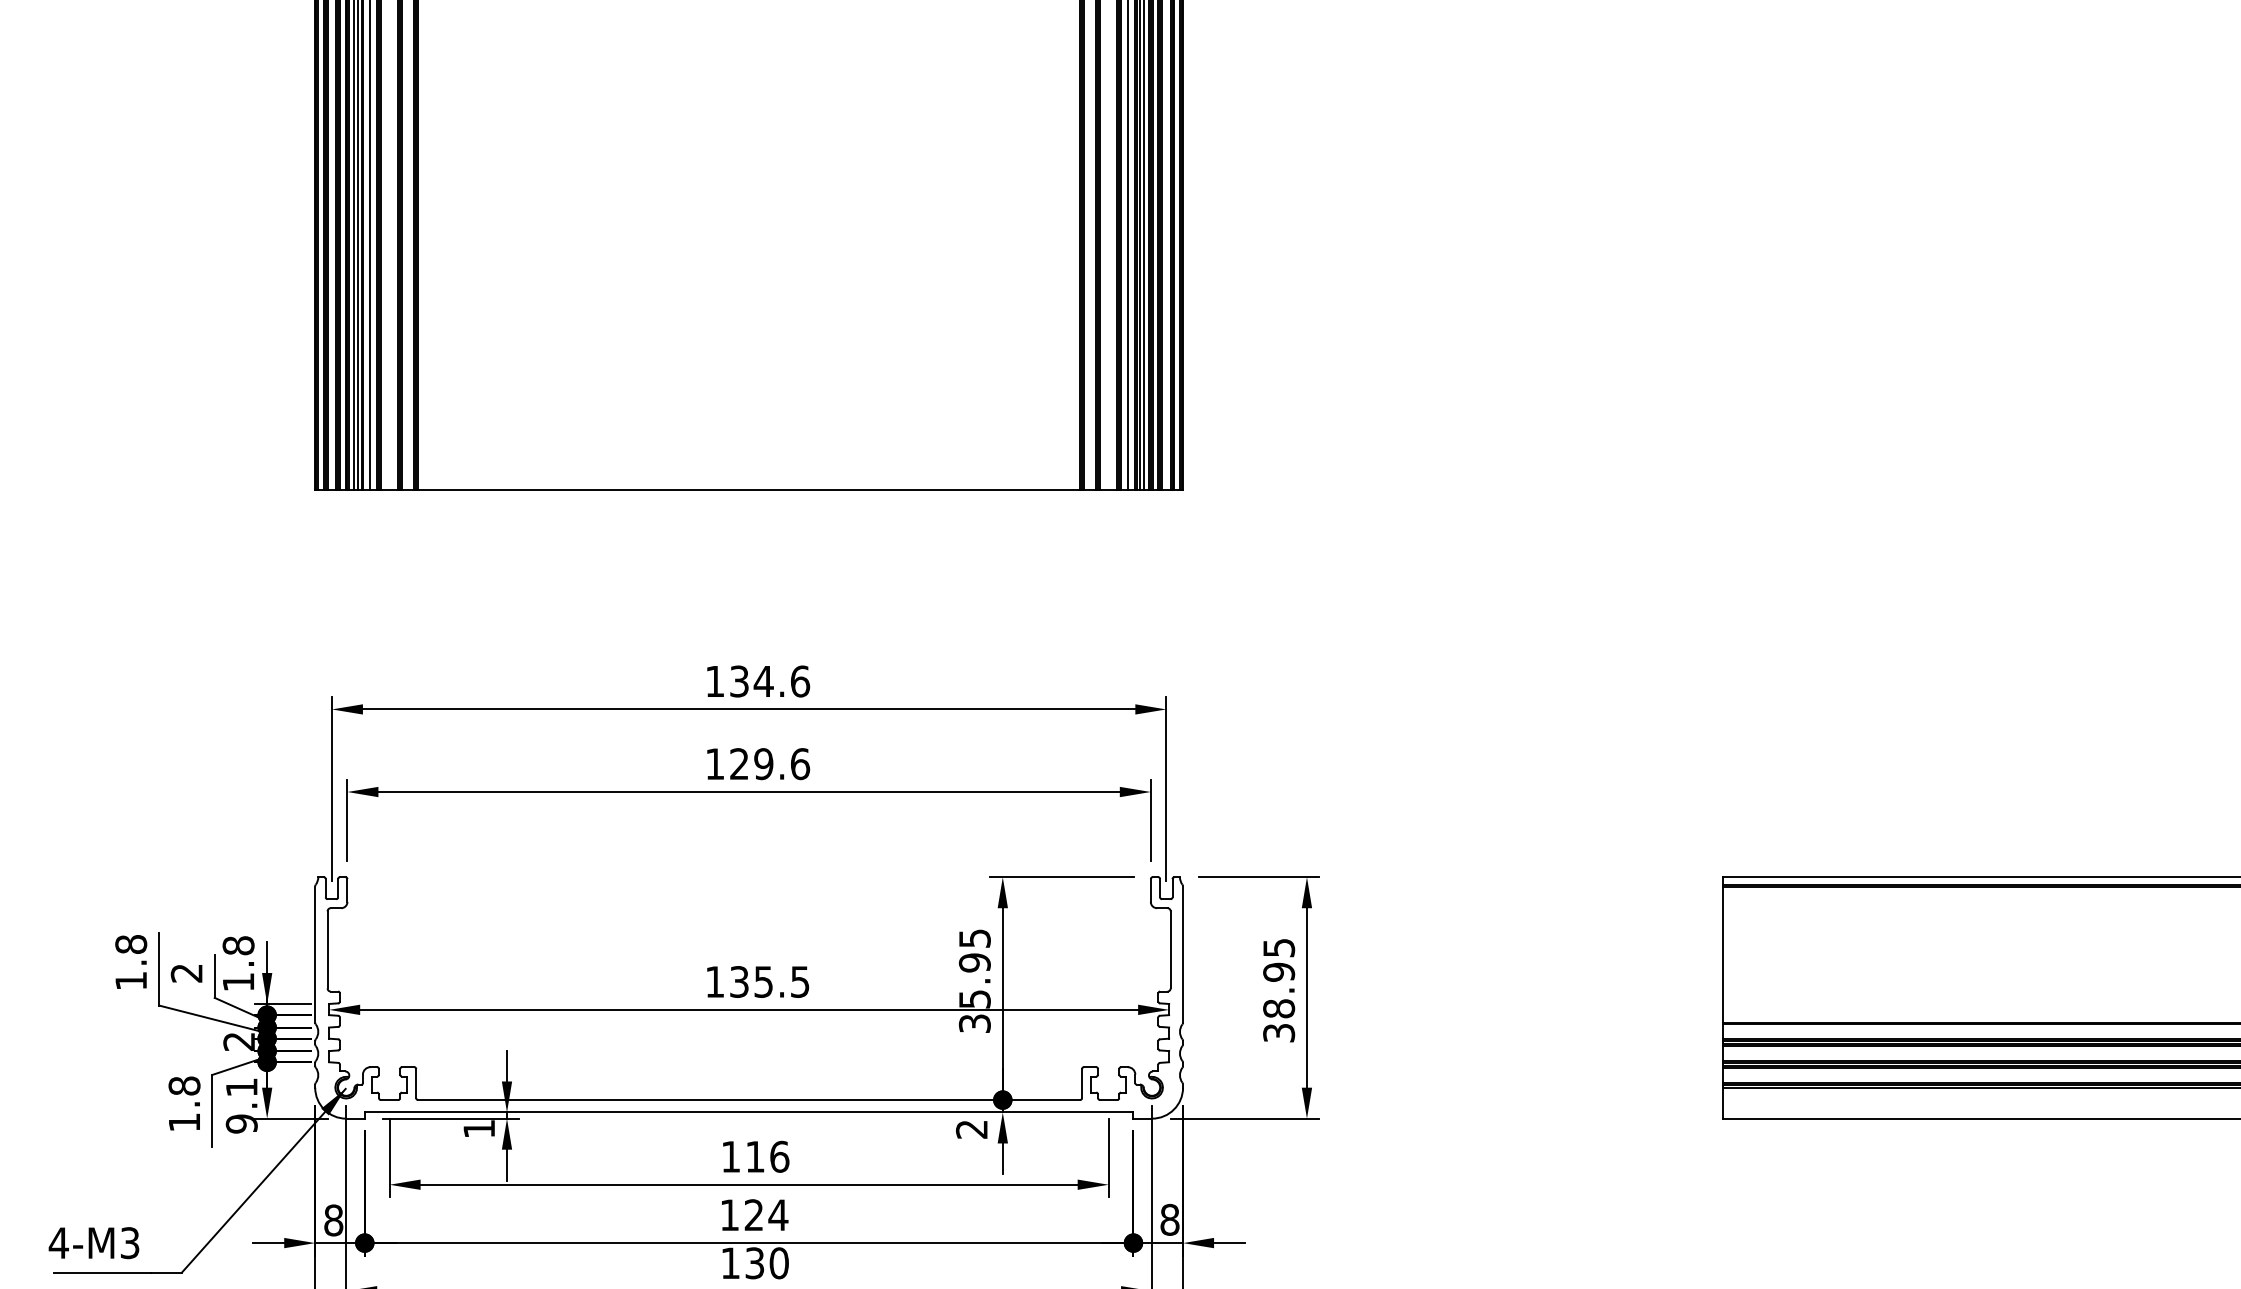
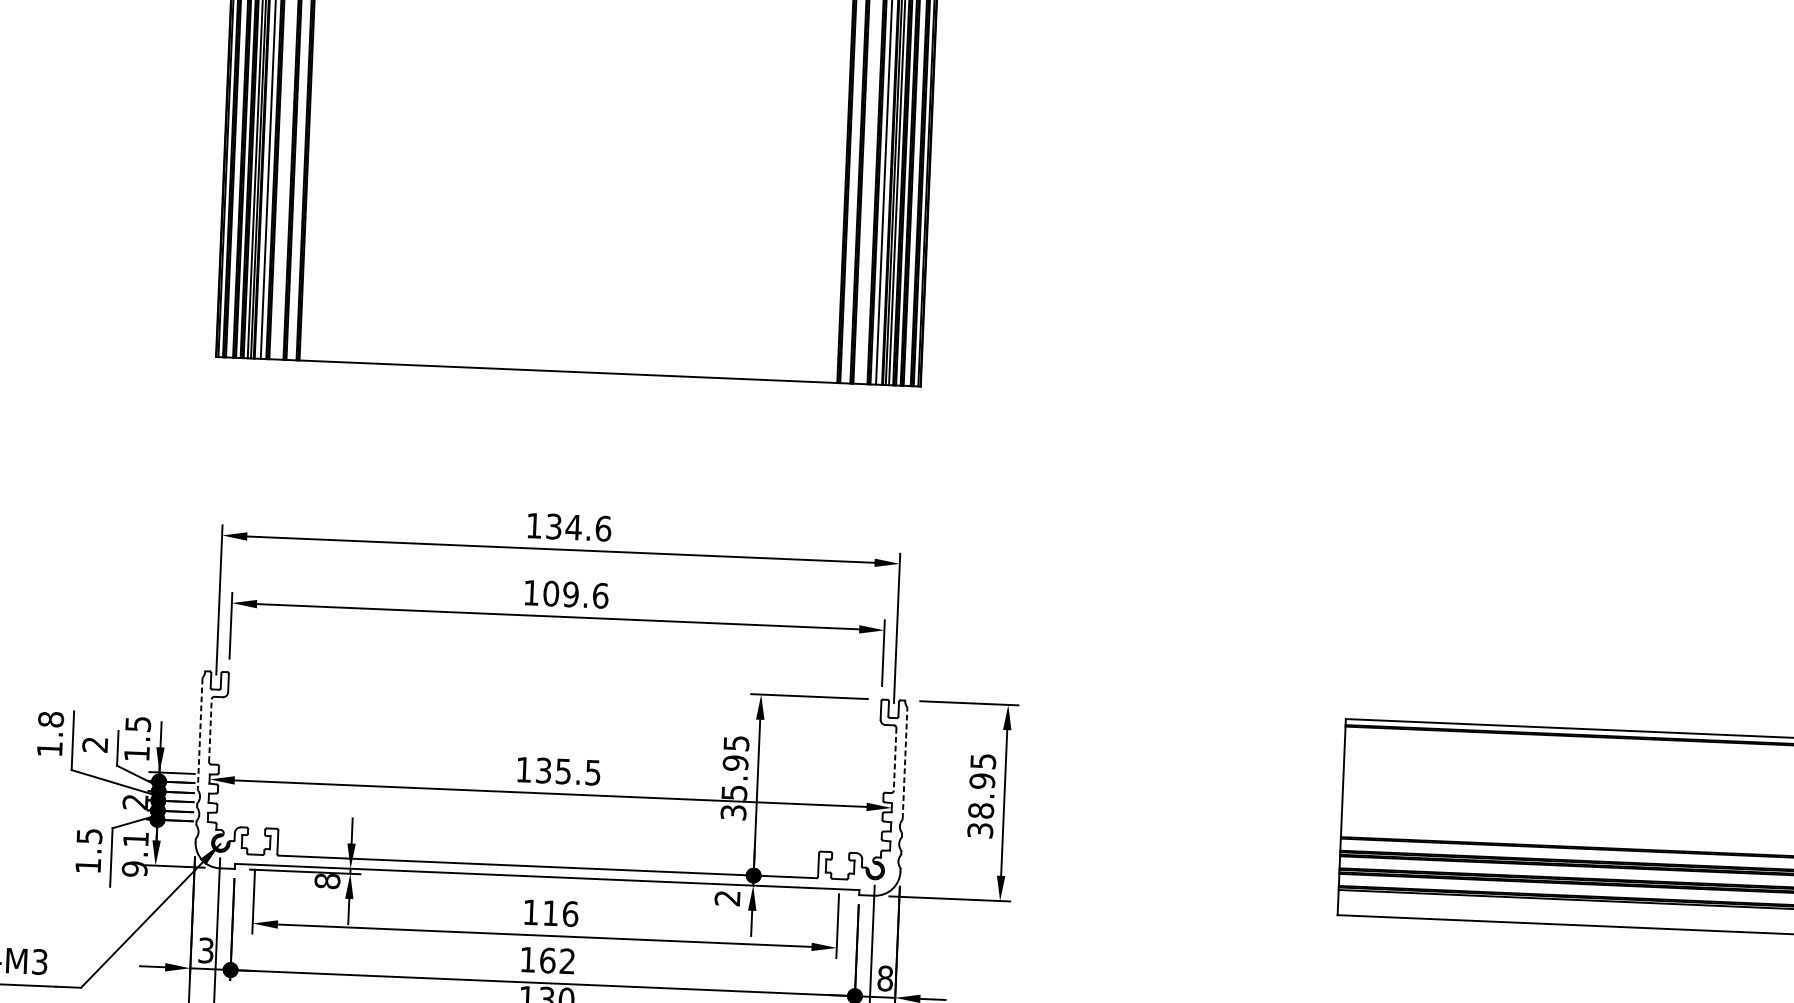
text: (739, 764) -> (551, 594), 129.6 -> 109.6
text: (238, 945) -> (138, 724), 1.8 -> 1.5
line: (327, 949) -> (210, 730), solid -> dashed
line: (1170, 949) -> (895, 758), solid -> dashed
line: (1183, 954) -> (905, 763), solid -> dashed
line: (315, 955) -> (200, 734), solid -> dashed
text: (184, 1085) -> (89, 835), 1.8 -> 1.5
text: (479, 1129) -> (327, 881), 1 -> 8
text: (766, 1215) -> (557, 961), 124 -> 162
text: (333, 1220) -> (205, 950), 8 -> 3

